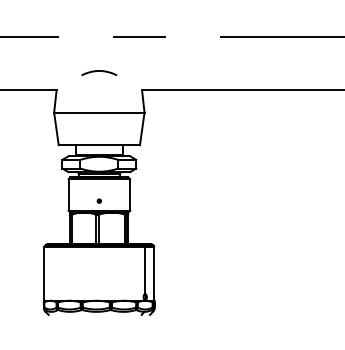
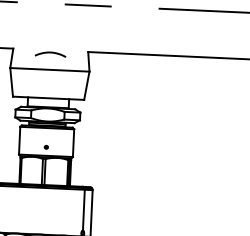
curve: (99, 71) -> (50, 52), moved

